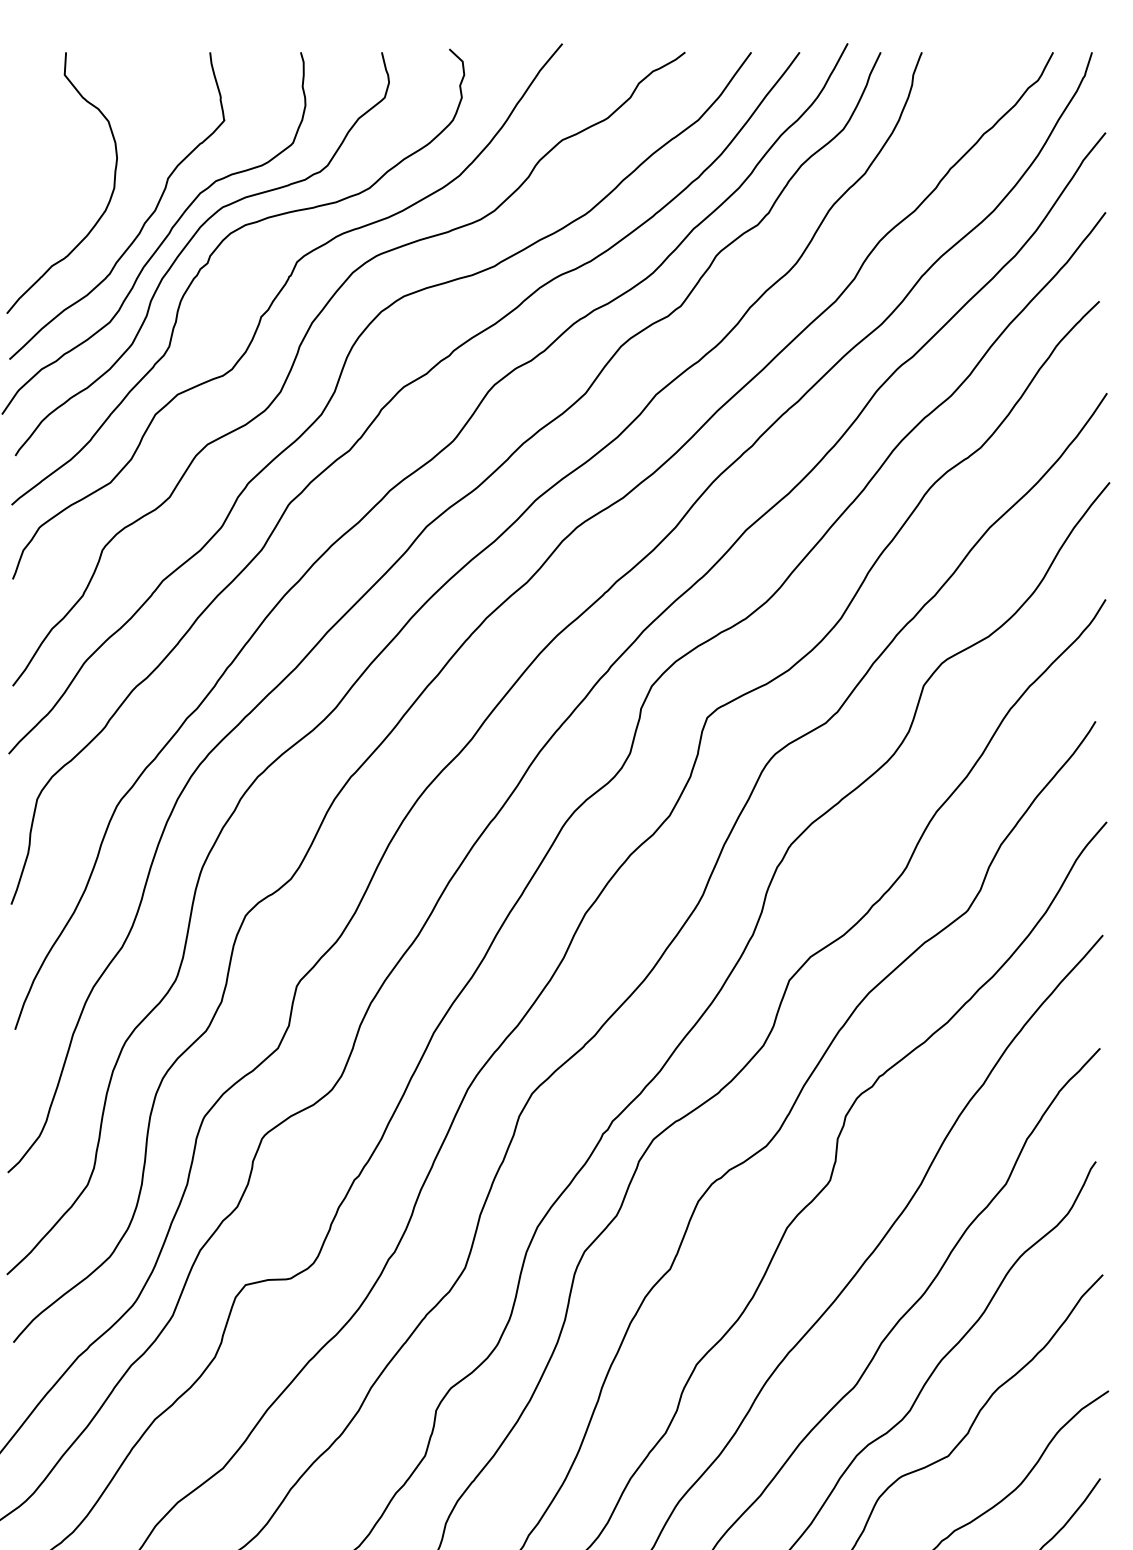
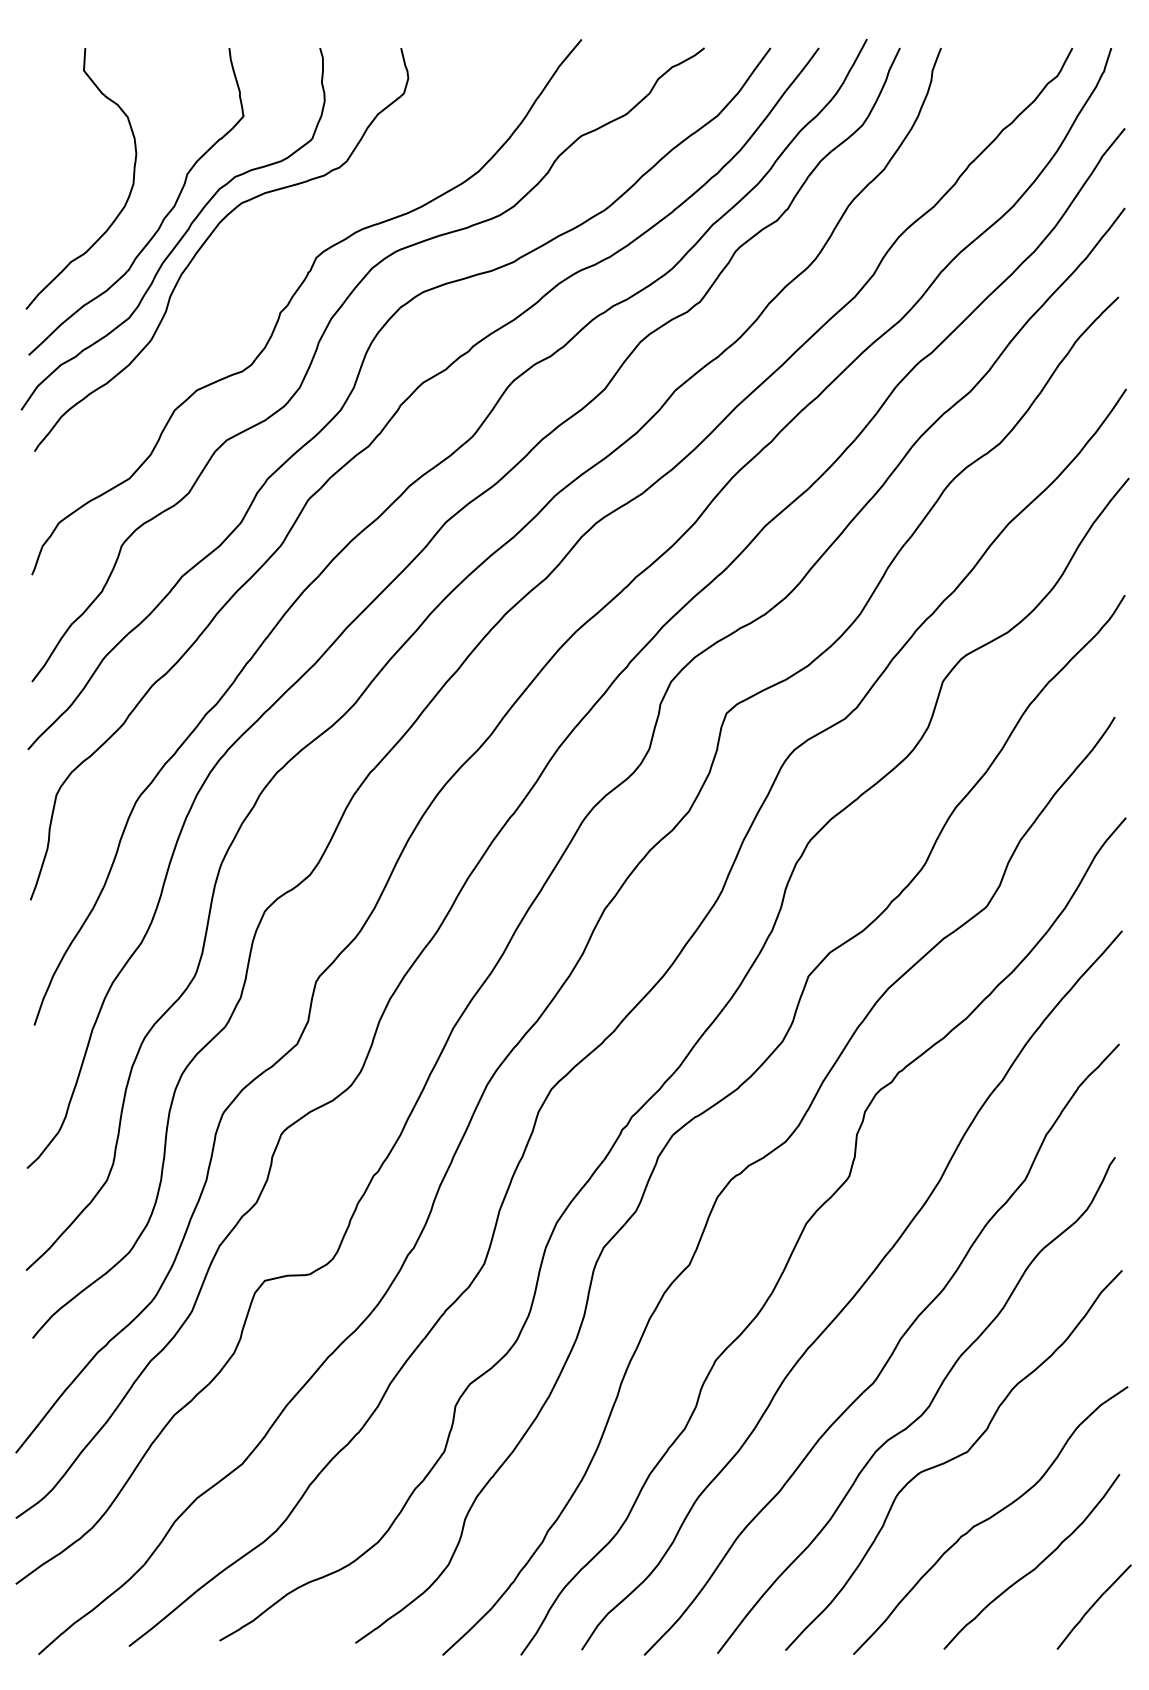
curve: (209, 261) -> (228, 257), removed

